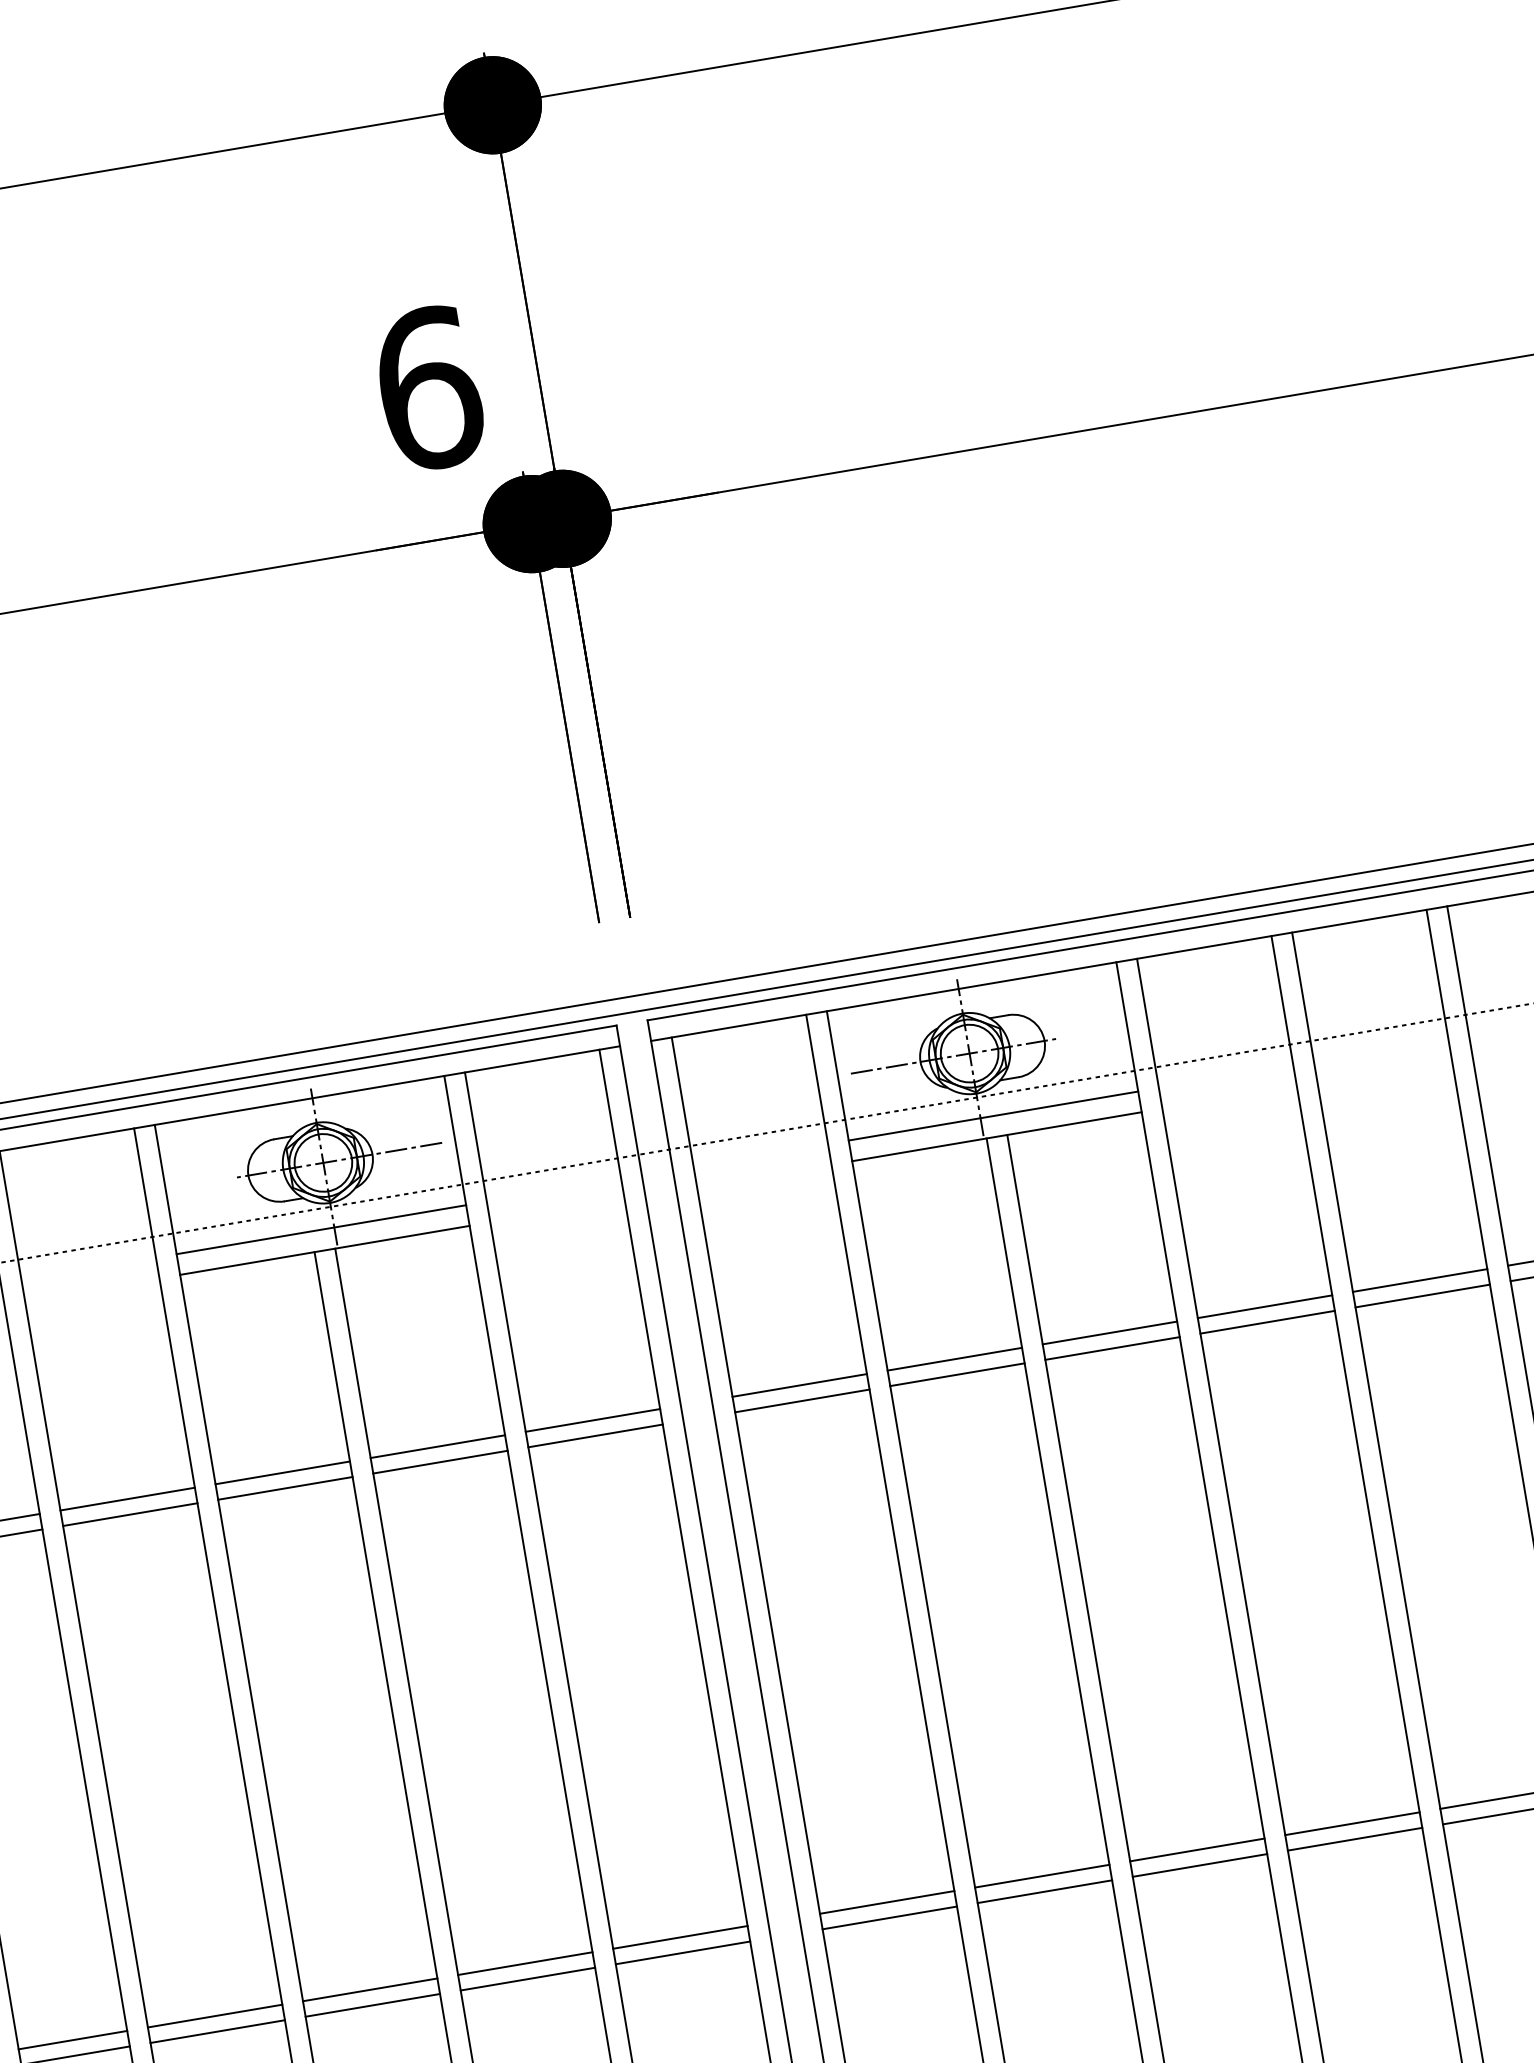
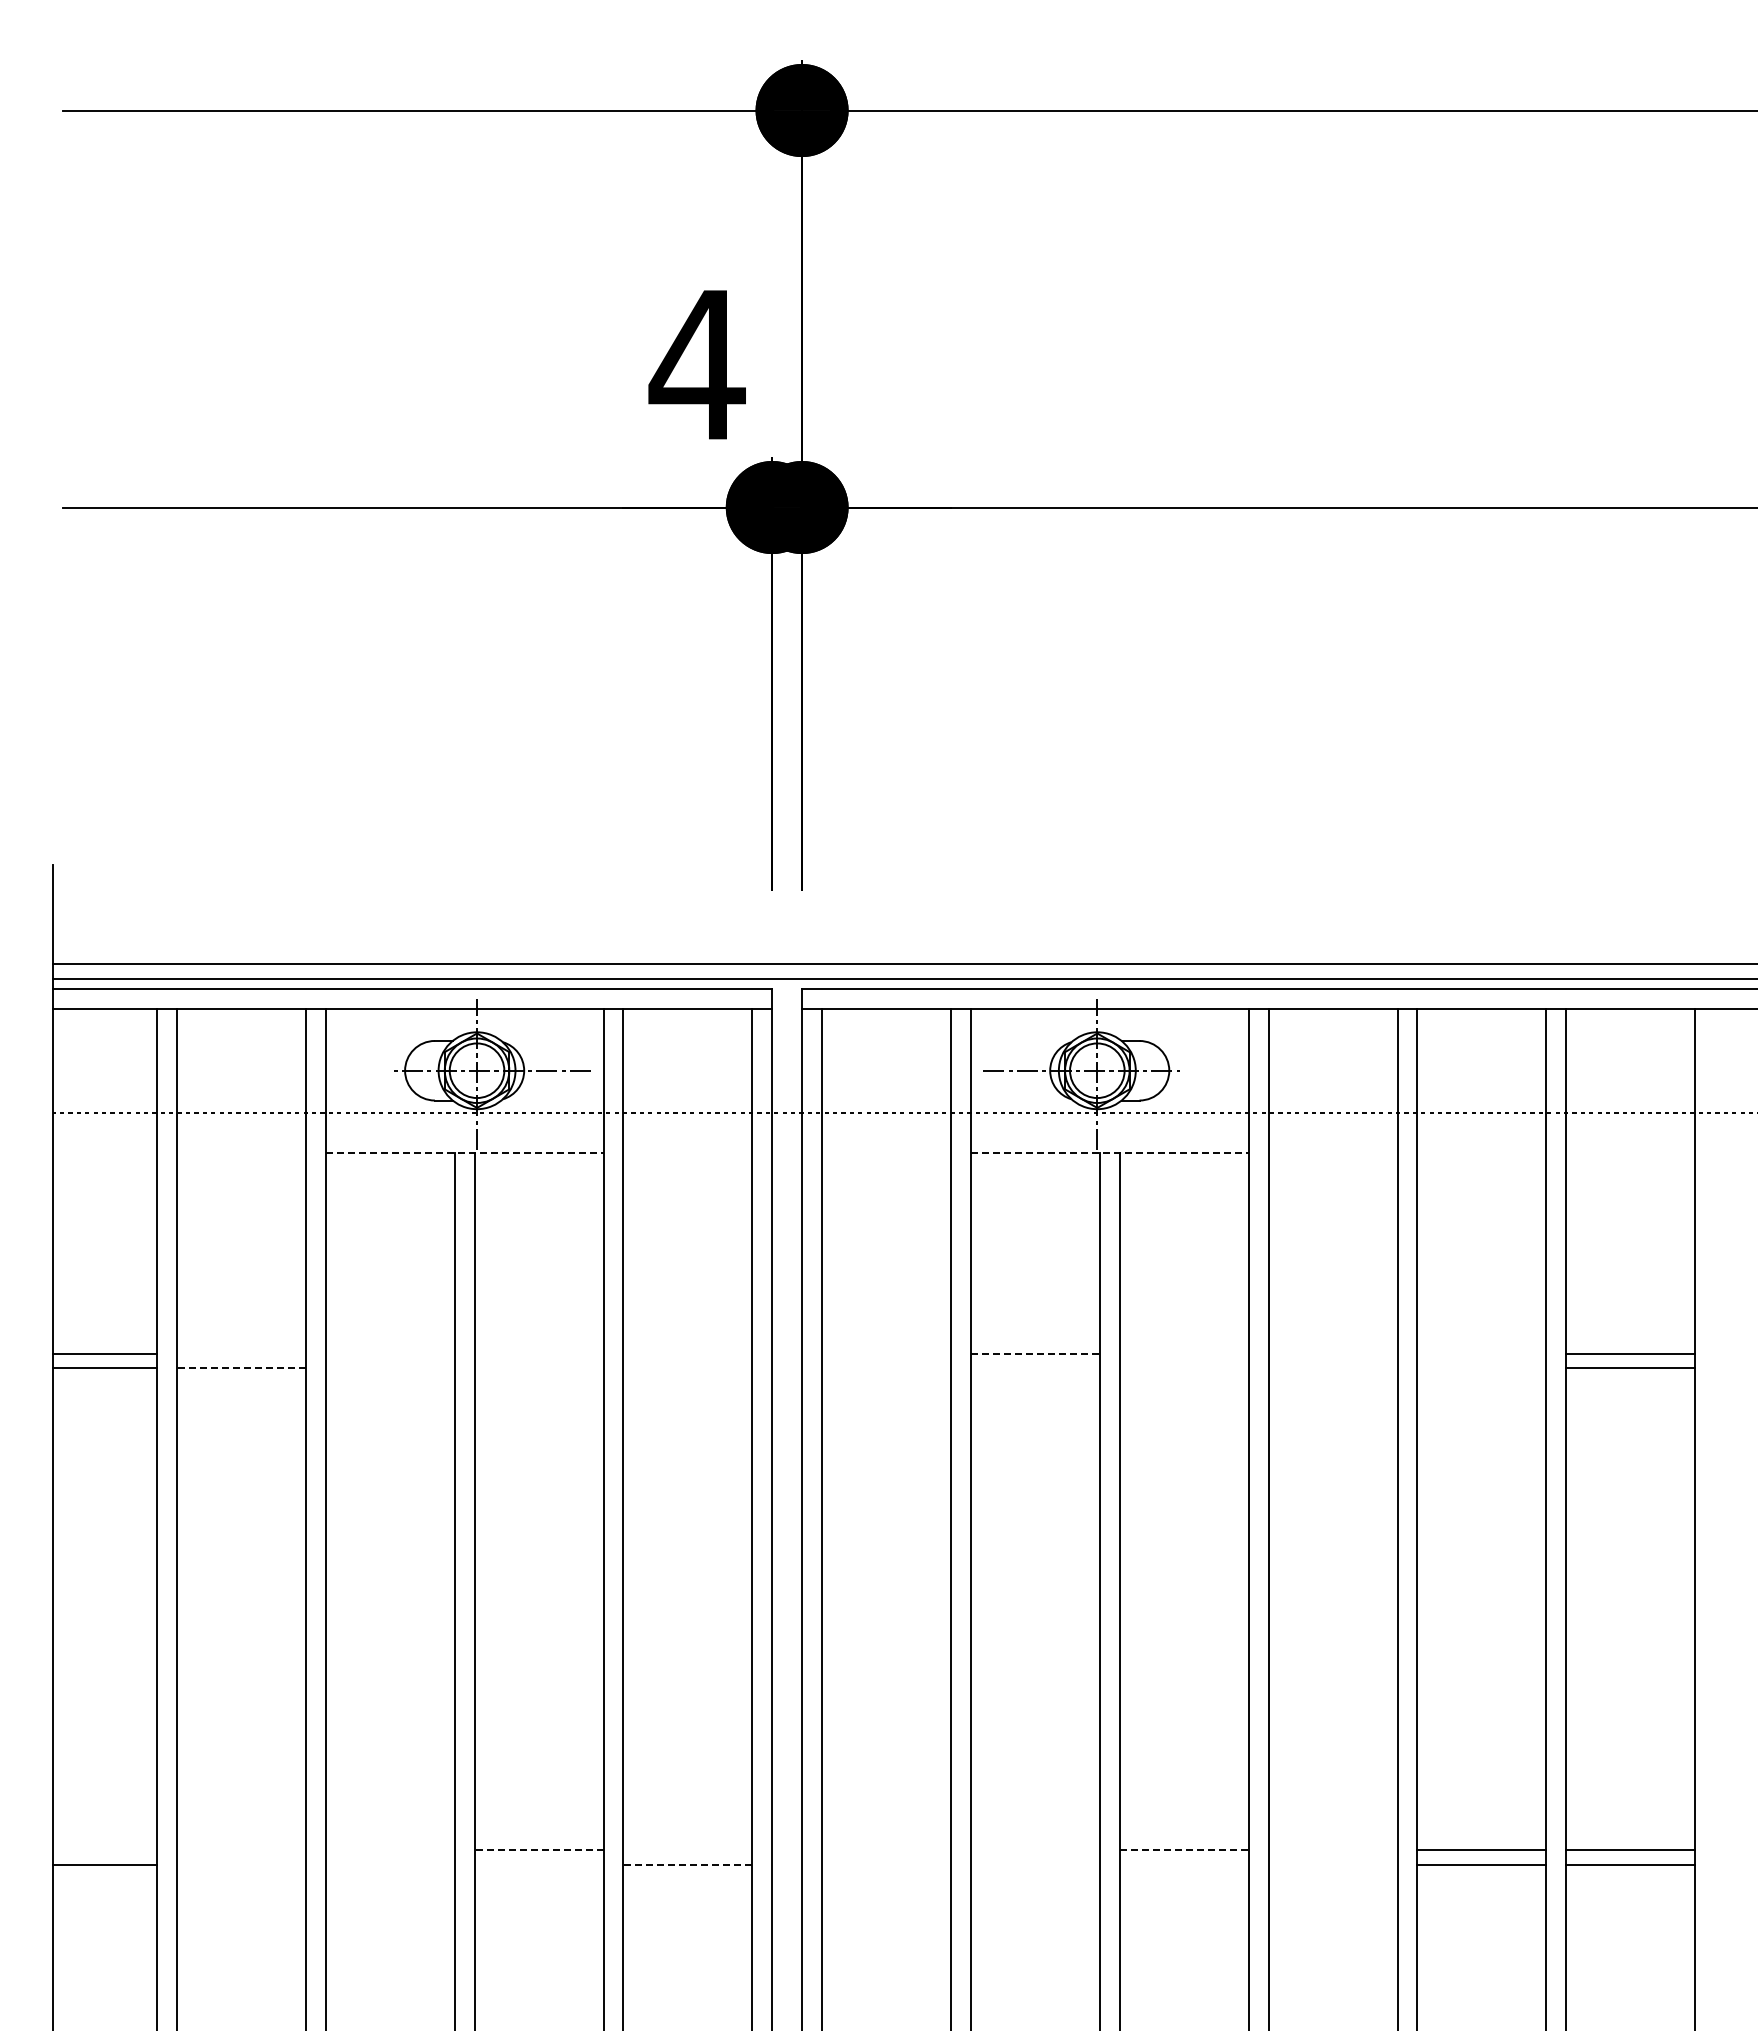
text: (427, 388) -> (696, 364), 6 -> 4
line: (993, 1115) -> (1109, 1132), removed
line: (996, 1136) -> (1109, 1152), solid -> dashed
line: (321, 1229) -> (464, 1132), removed
line: (324, 1250) -> (464, 1152), solid -> dashed
line: (1419, 1280) -> (1481, 1353), removed
line: (1422, 1296) -> (1481, 1368), removed
line: (1264, 1306) -> (1332, 1353), removed
line: (1267, 1322) -> (1332, 1368), removed
line: (1109, 1332) -> (1183, 1353), removed
line: (1111, 1348) -> (1183, 1368), removed
line: (955, 1359) -> (1035, 1353), solid -> dashed
line: (956, 1374) -> (1034, 1368), removed
line: (798, 1385) -> (885, 1353), removed
line: (801, 1401) -> (885, 1368), removed
line: (592, 1420) -> (687, 1353), removed
line: (595, 1436) -> (687, 1368), removed
line: (437, 1446) -> (538, 1353), removed
line: (439, 1462) -> (538, 1368), removed
line: (282, 1472) -> (389, 1353), removed
line: (284, 1488) -> (389, 1368), removed
line: (126, 1499) -> (240, 1353), removed
line: (130, 1514) -> (241, 1368), solid -> dashed
line: (1351, 1823) -> (1332, 1849), removed
line: (1354, 1839) -> (1332, 1864), removed
line: (1197, 1849) -> (1184, 1849), solid -> dashed
line: (1199, 1865) -> (1183, 1864), removed
line: (1041, 1875) -> (1034, 1849), removed
line: (1044, 1891) -> (1034, 1864), removed
line: (886, 1902) -> (885, 1849), removed
line: (888, 1917) -> (885, 1864), removed
line: (679, 1937) -> (687, 1849), removed
line: (682, 1952) -> (687, 1864), solid -> dashed
line: (525, 1963) -> (539, 1849), solid -> dashed
line: (527, 1979) -> (538, 1864), removed
line: (369, 1989) -> (389, 1849), removed
line: (372, 2005) -> (389, 1864), removed
line: (214, 2015) -> (240, 1849), removed
line: (216, 2031) -> (240, 1864), removed
line: (72, 2039) -> (104, 1849), removed

